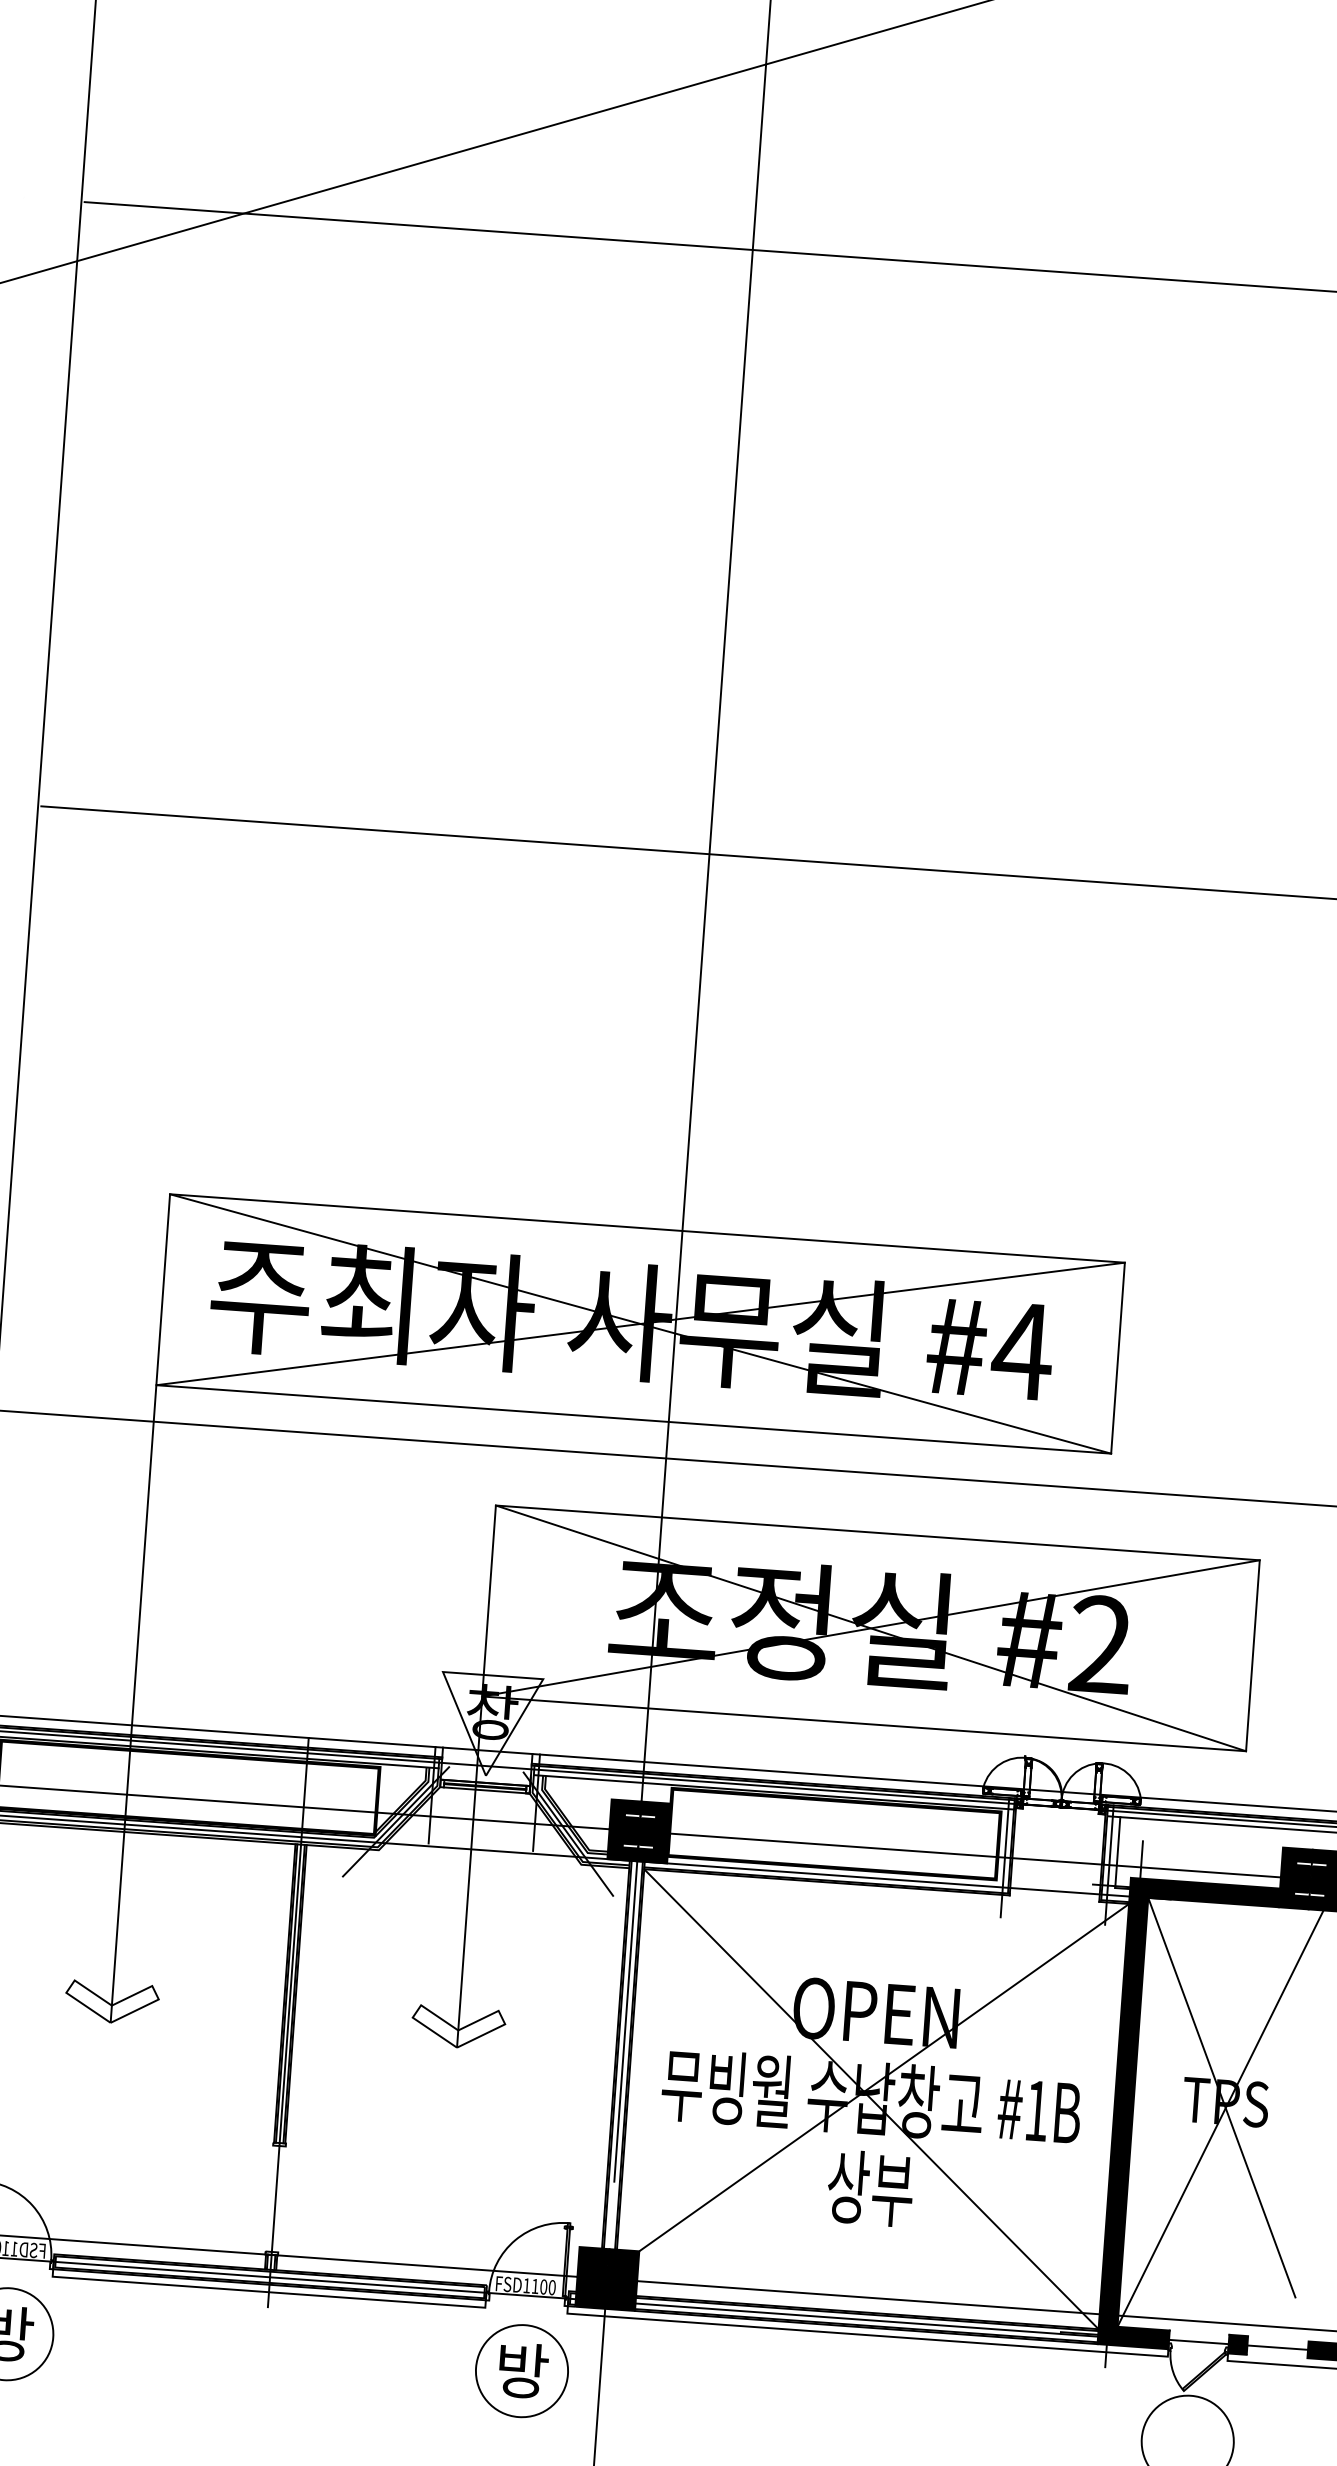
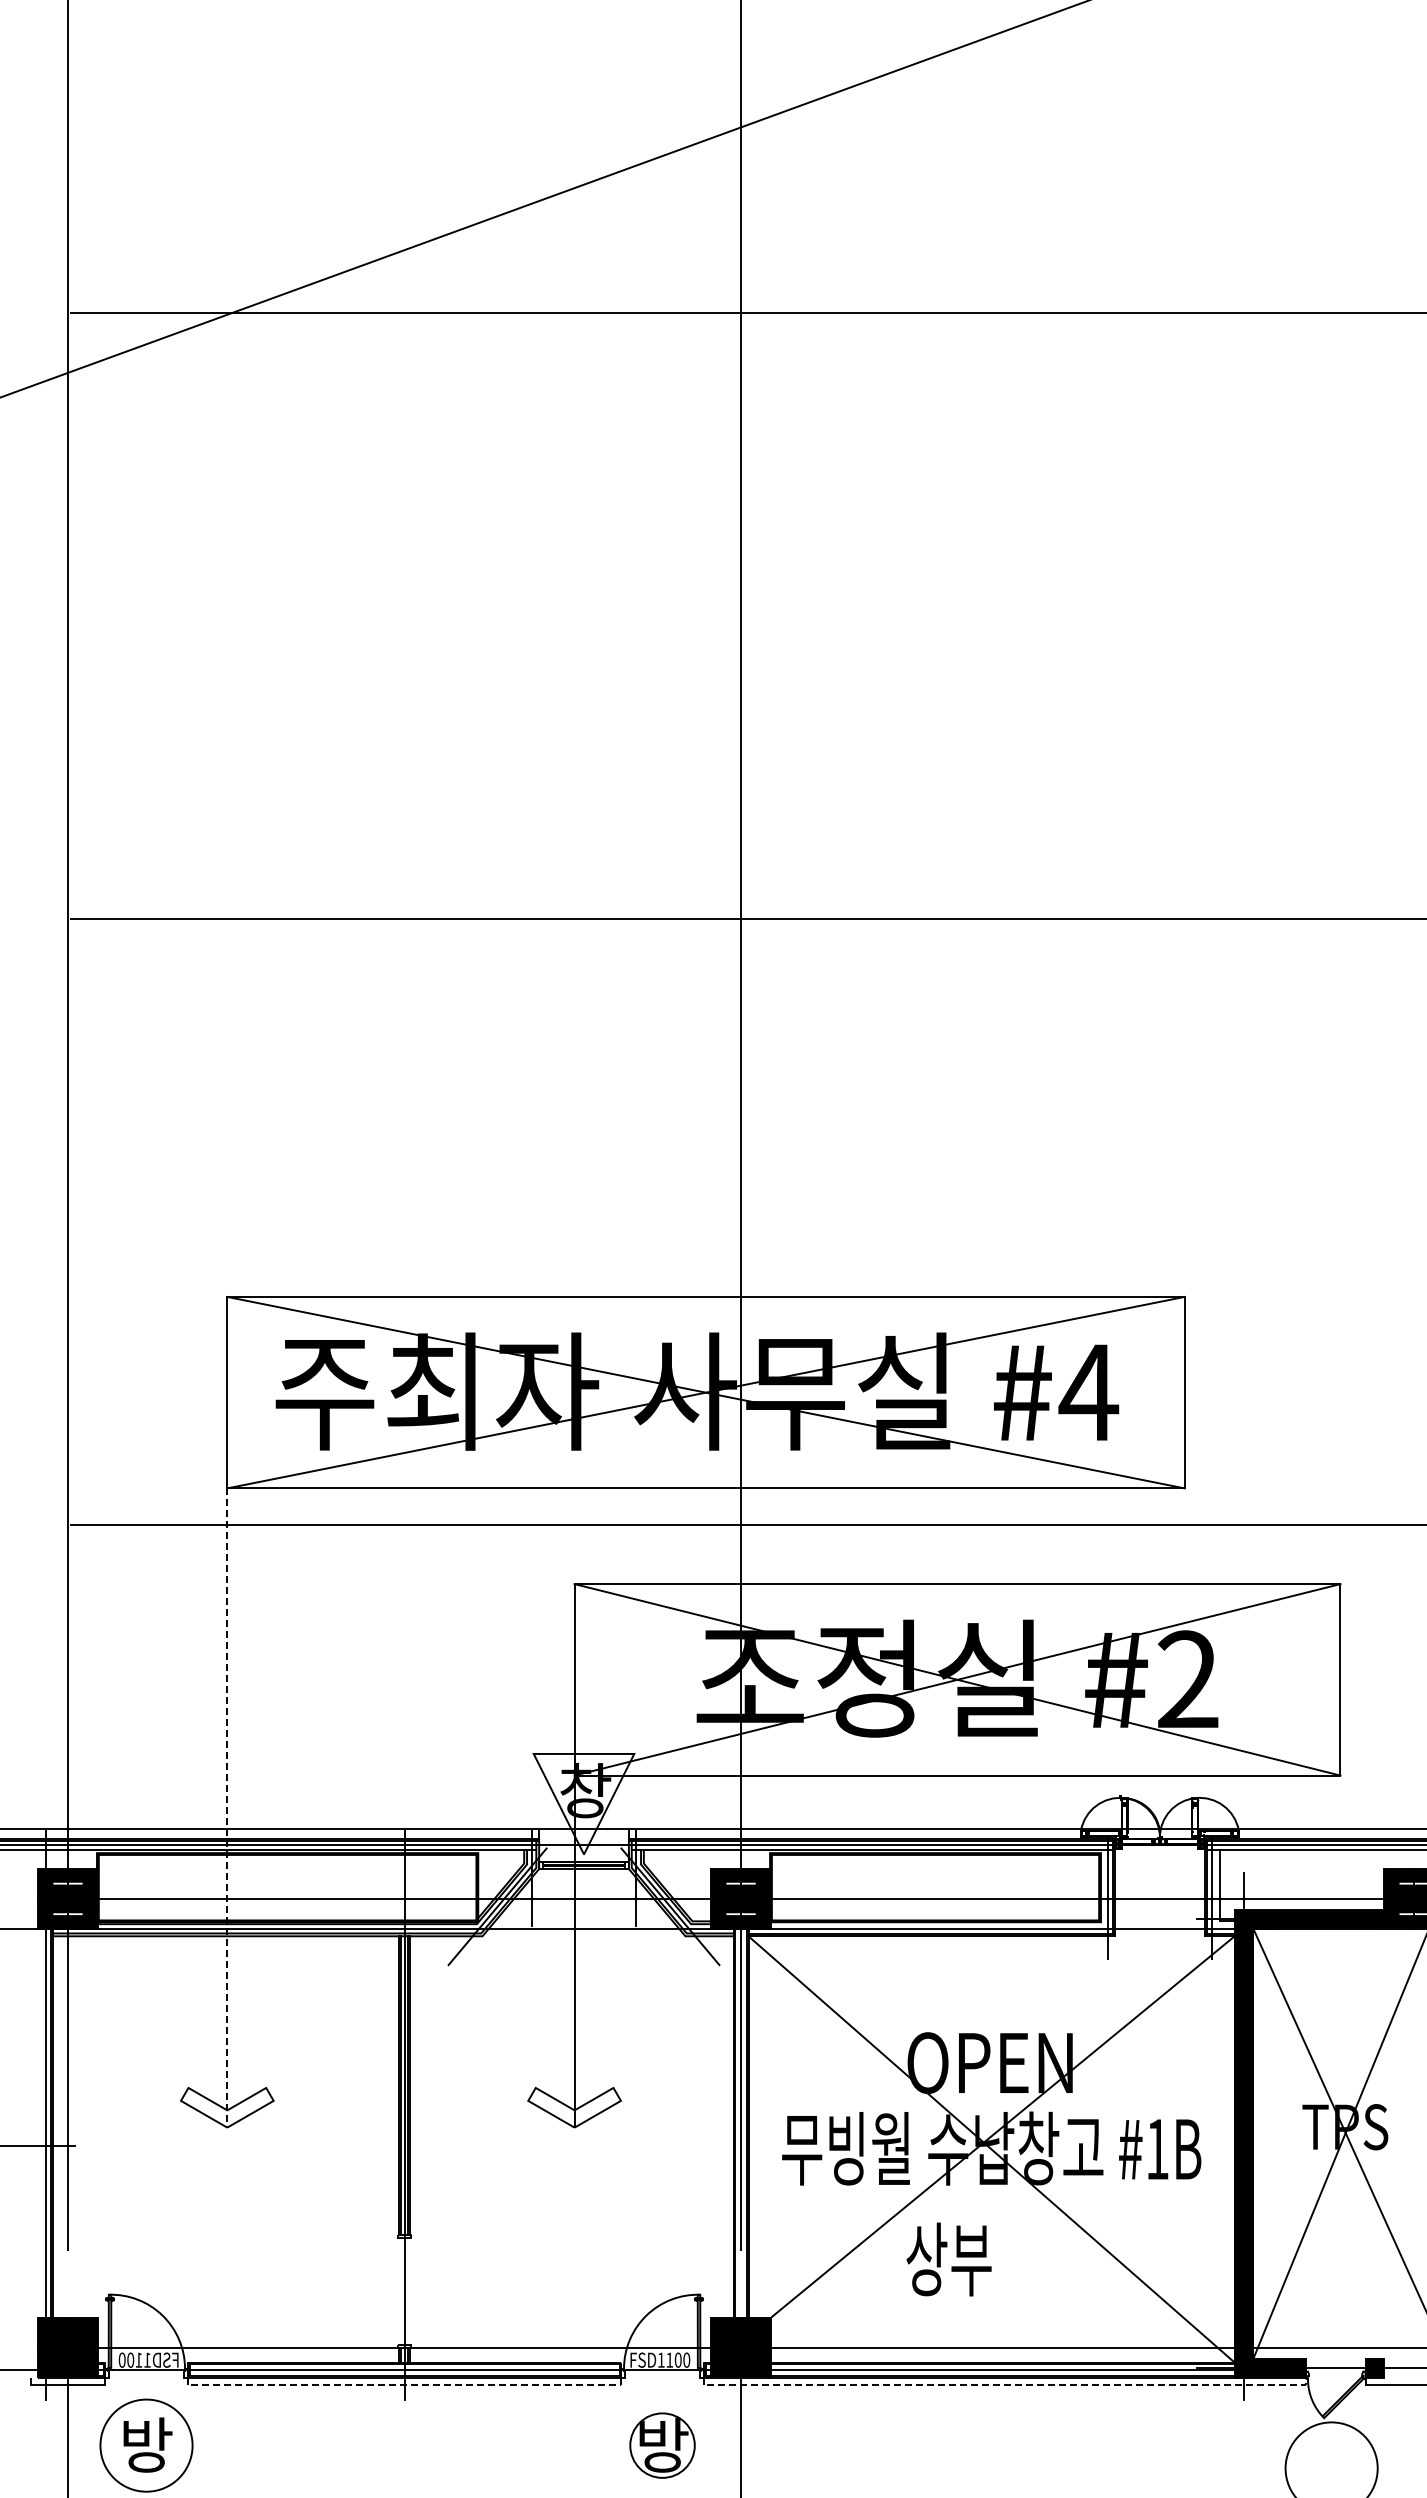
line: (133, 1704) -> (227, 1808), solid -> dashed
text: (869, 2188) -> (948, 2259), moved
line: (268, 2292) -> (404, 2385), solid -> dashed
line: (868, 2335) -> (1005, 2385), solid -> dashed
circle: (521, 2370) -> (662, 2445), size x0.7

